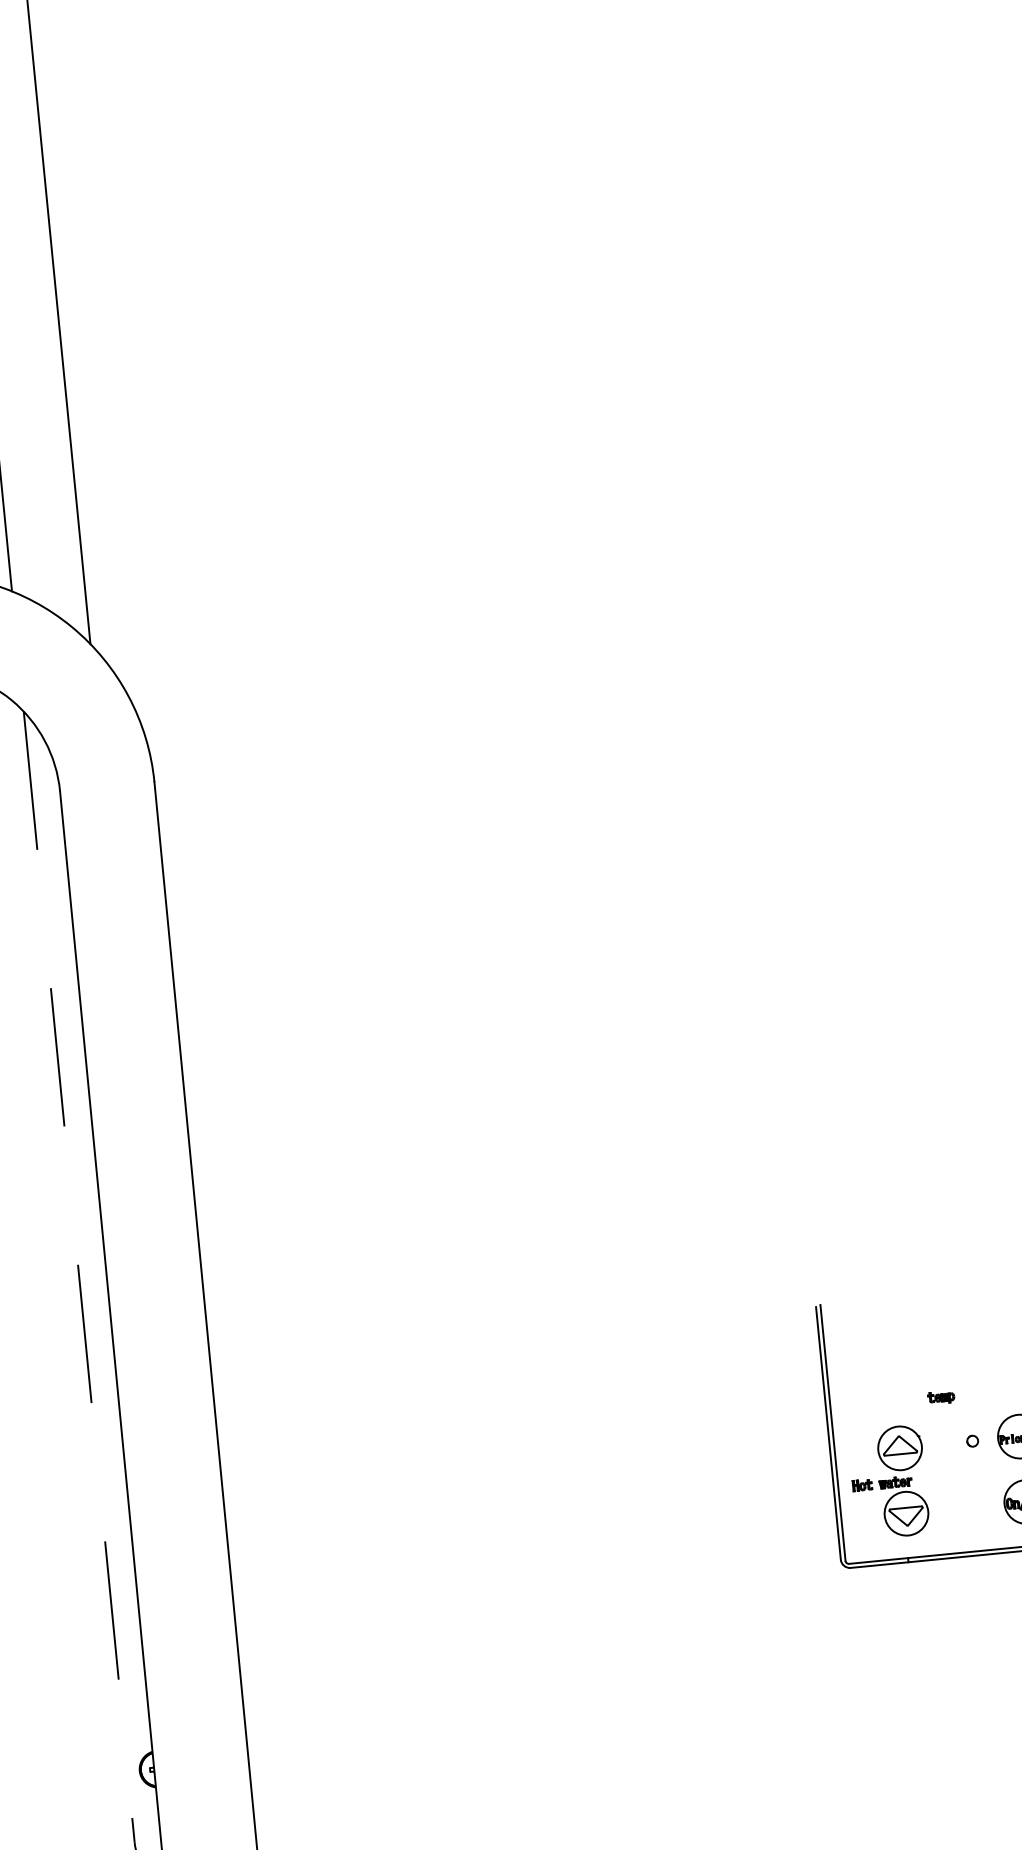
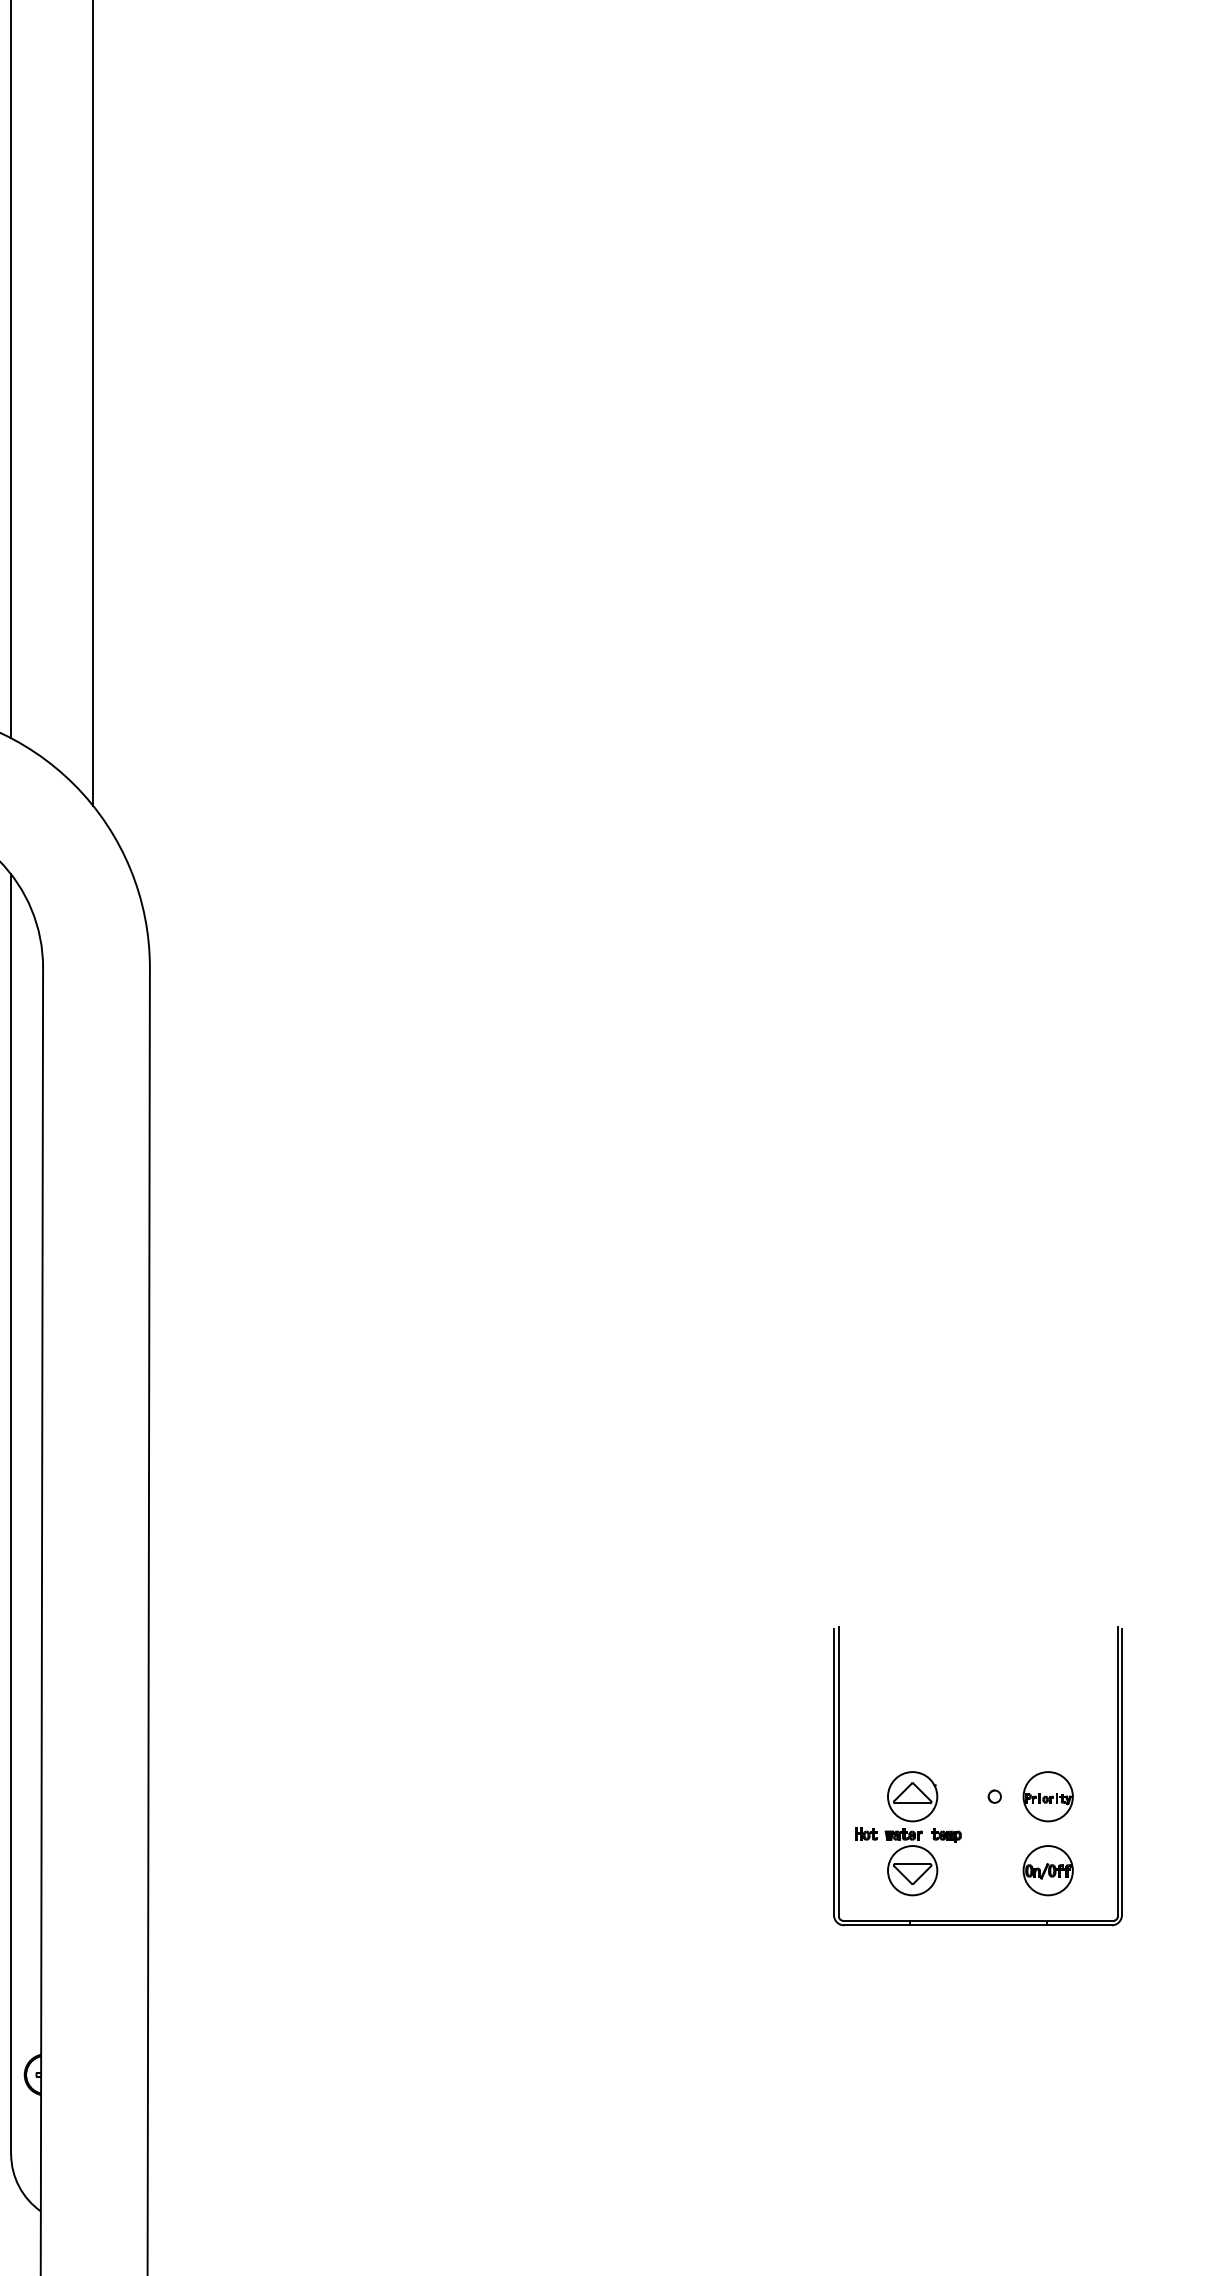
line: (79, 1277) -> (11, 1514), dashed -> solid
part: (941, 1397) -> (946, 1835), moved

